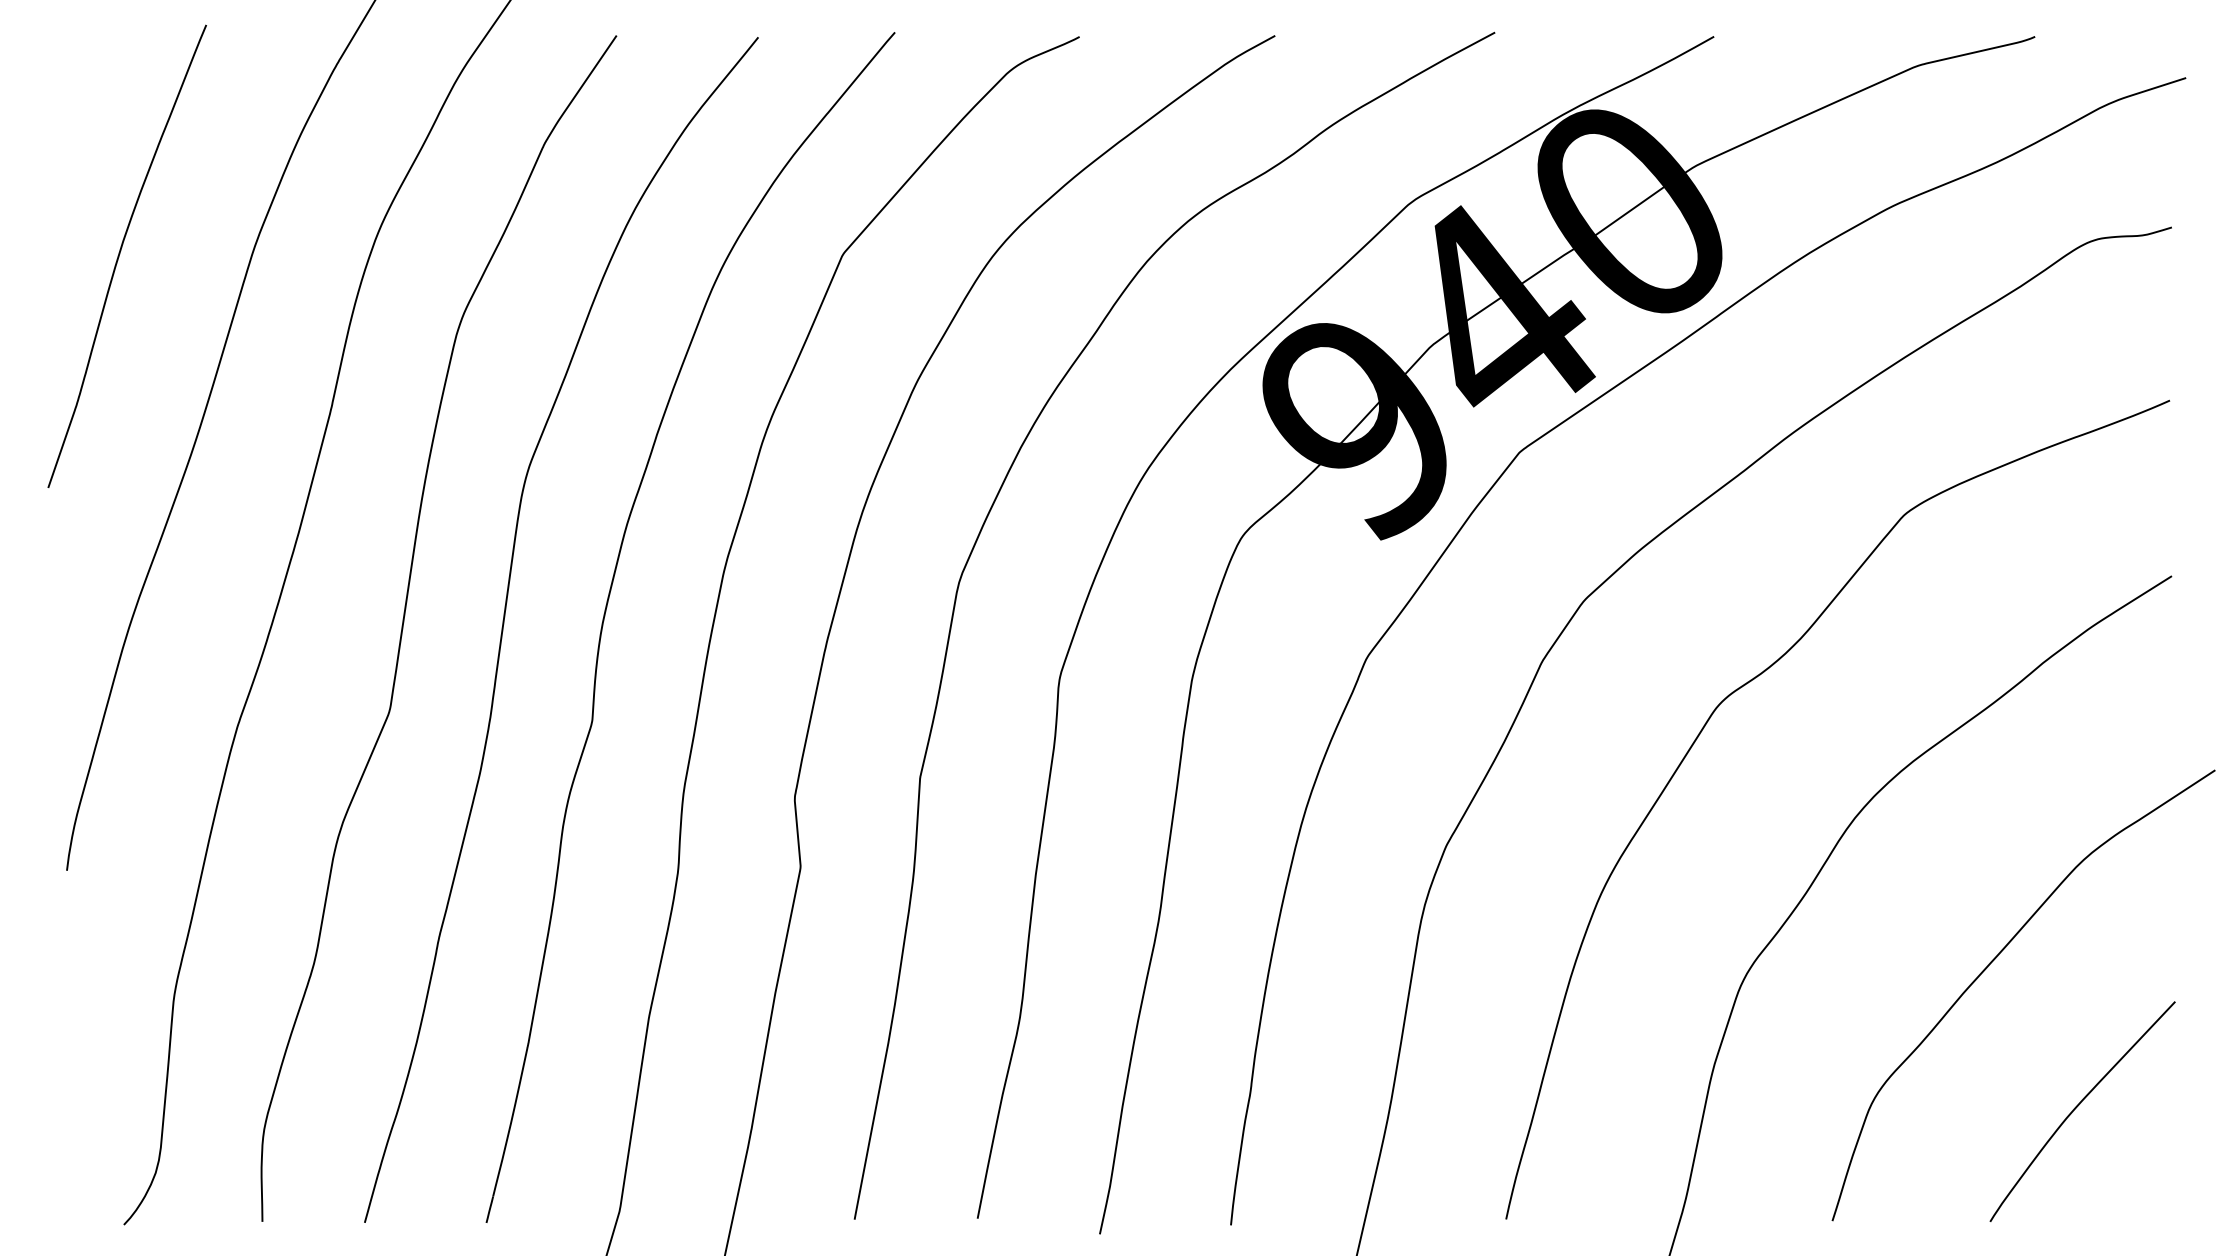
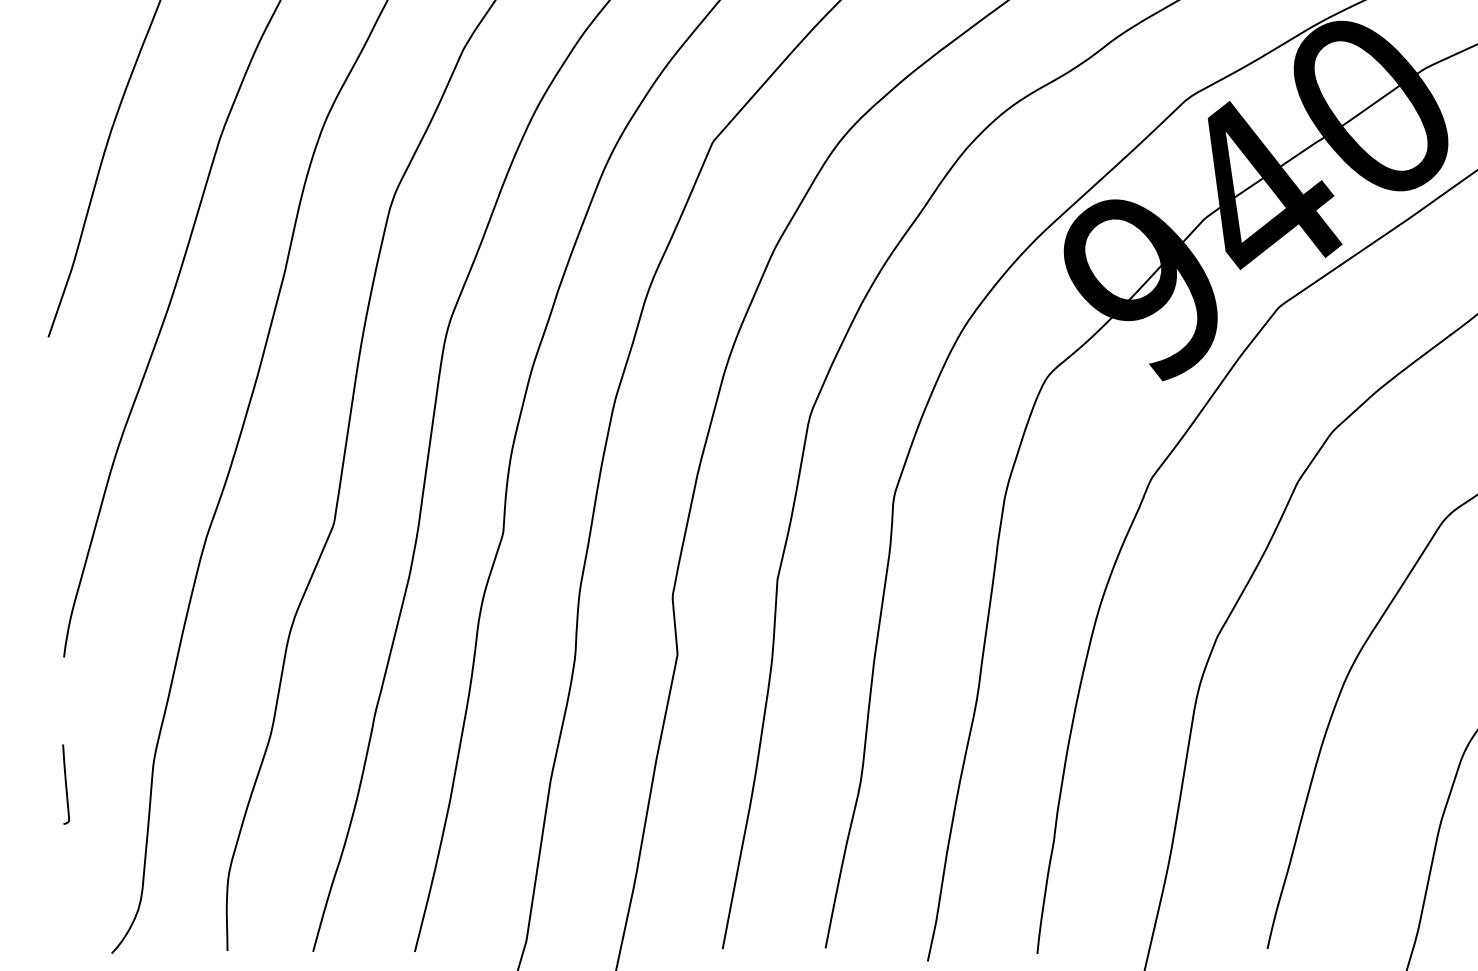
curve: (69, 1022) -> (66, 784), added

